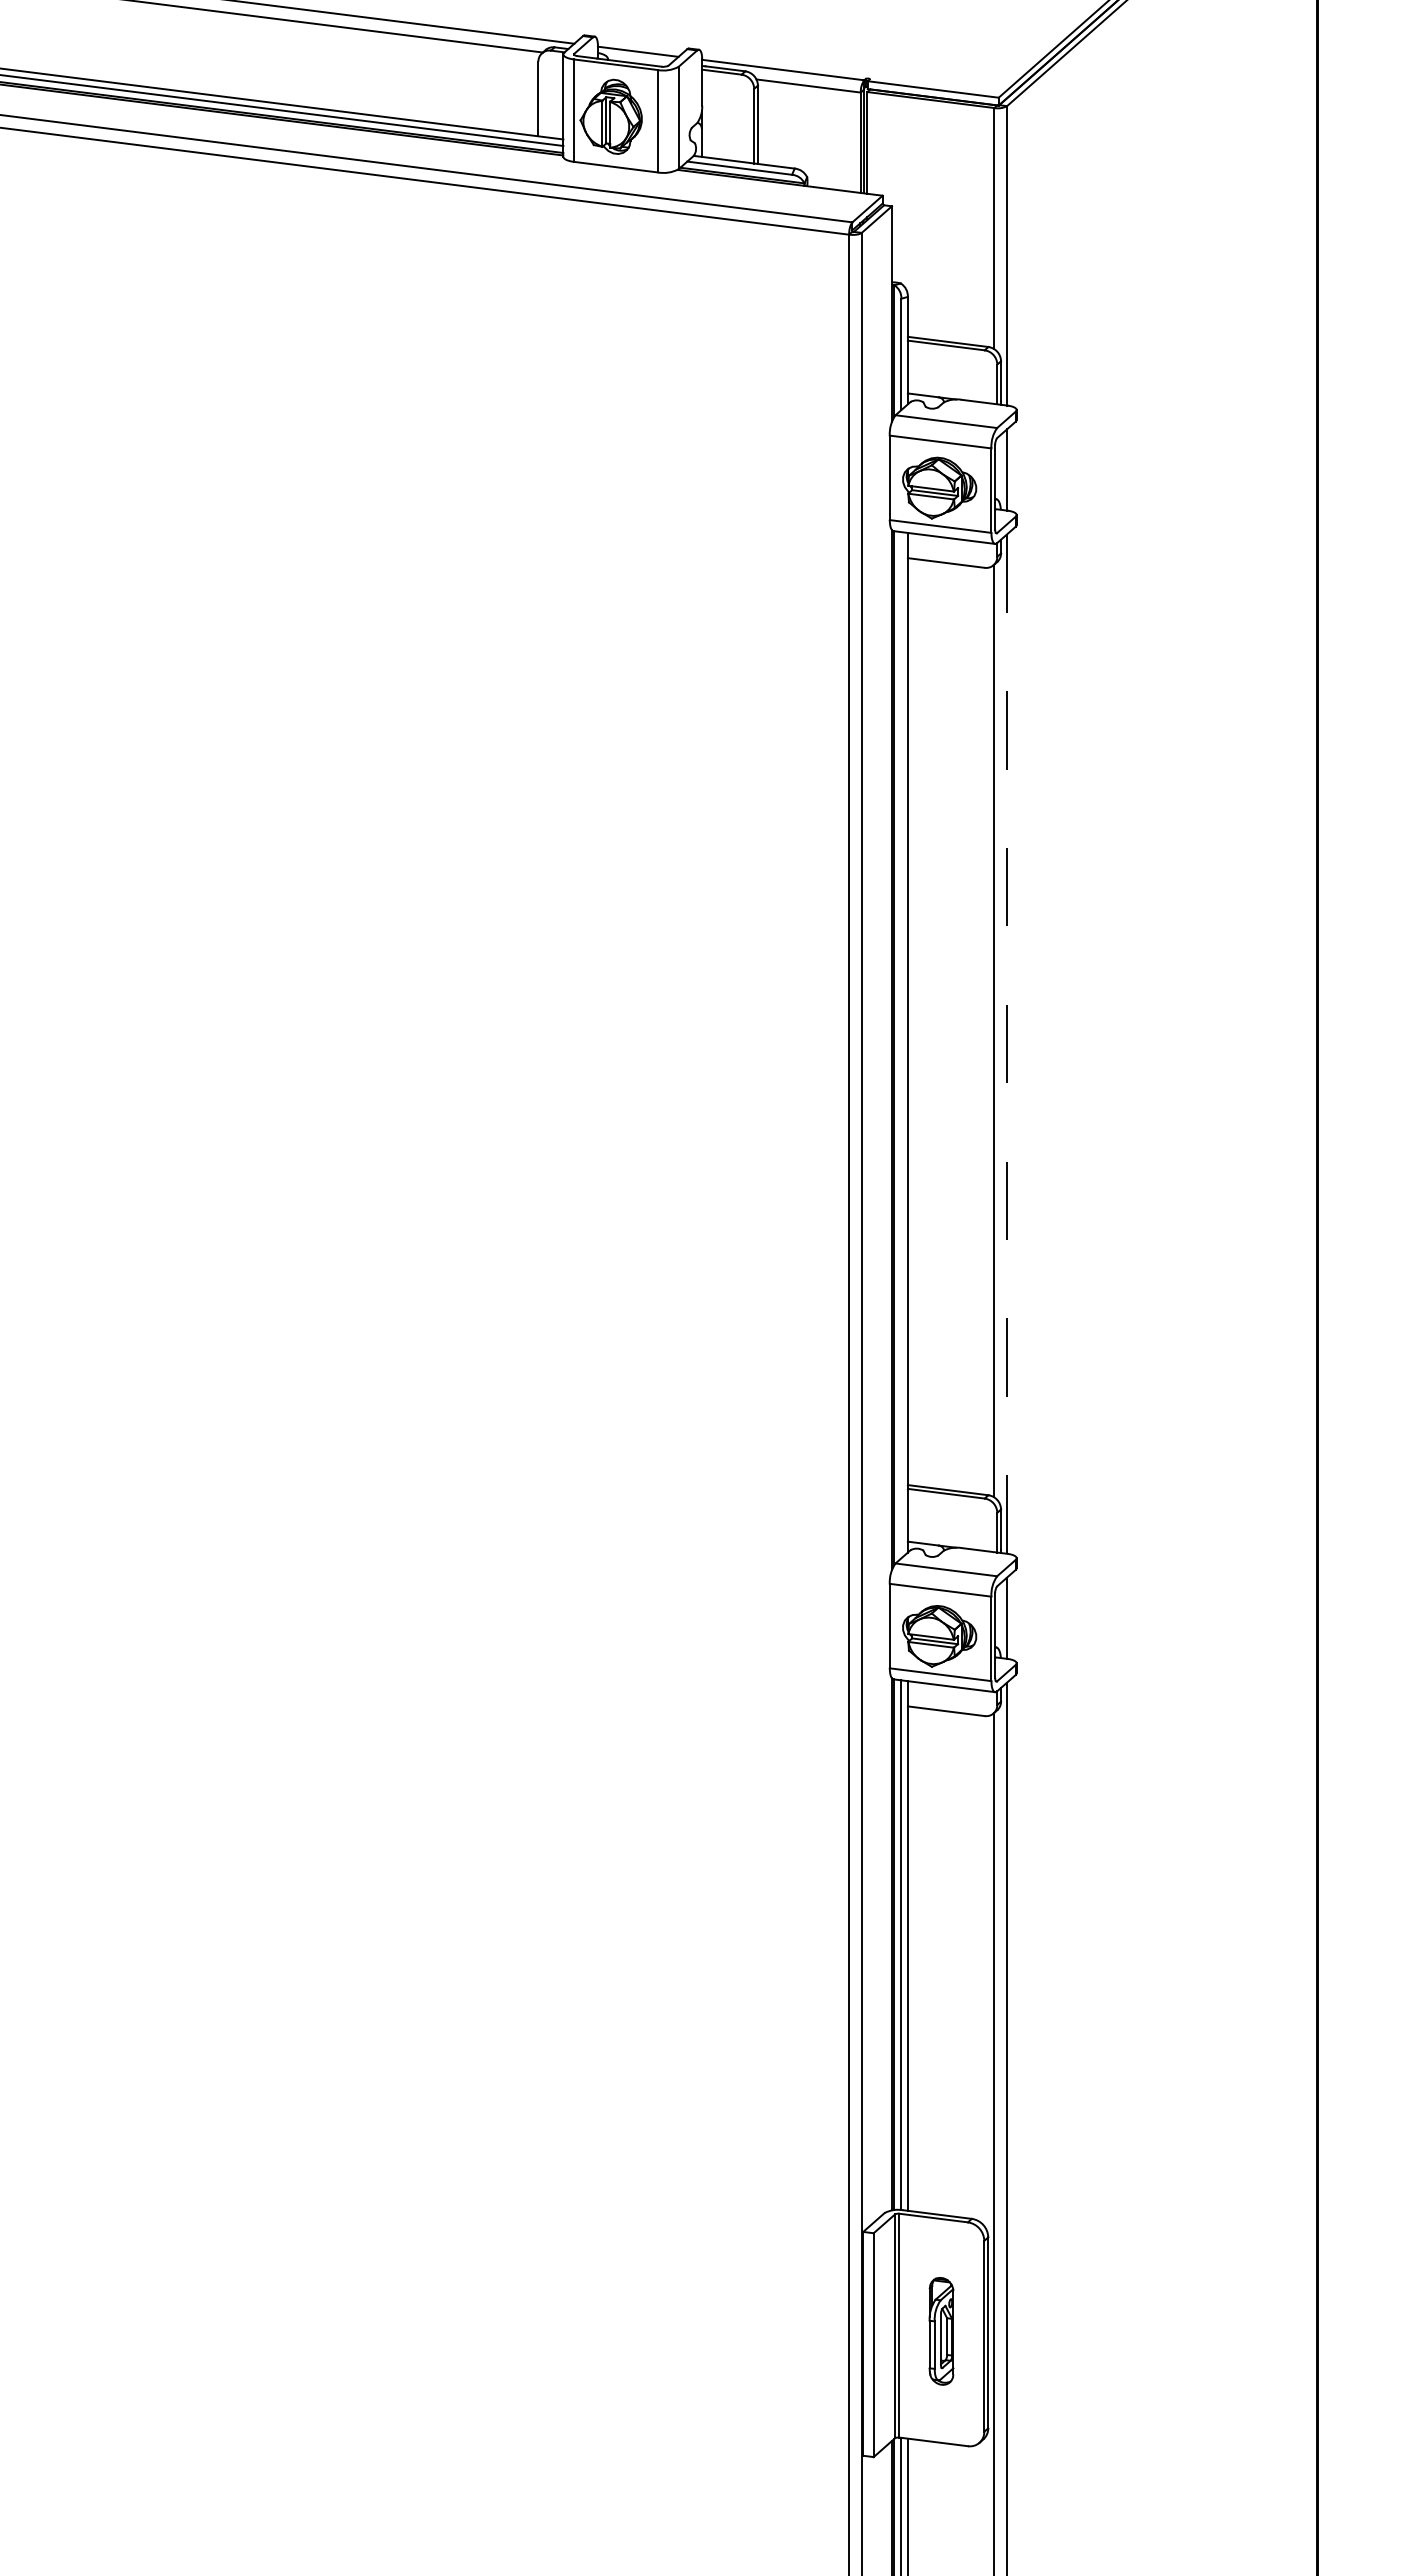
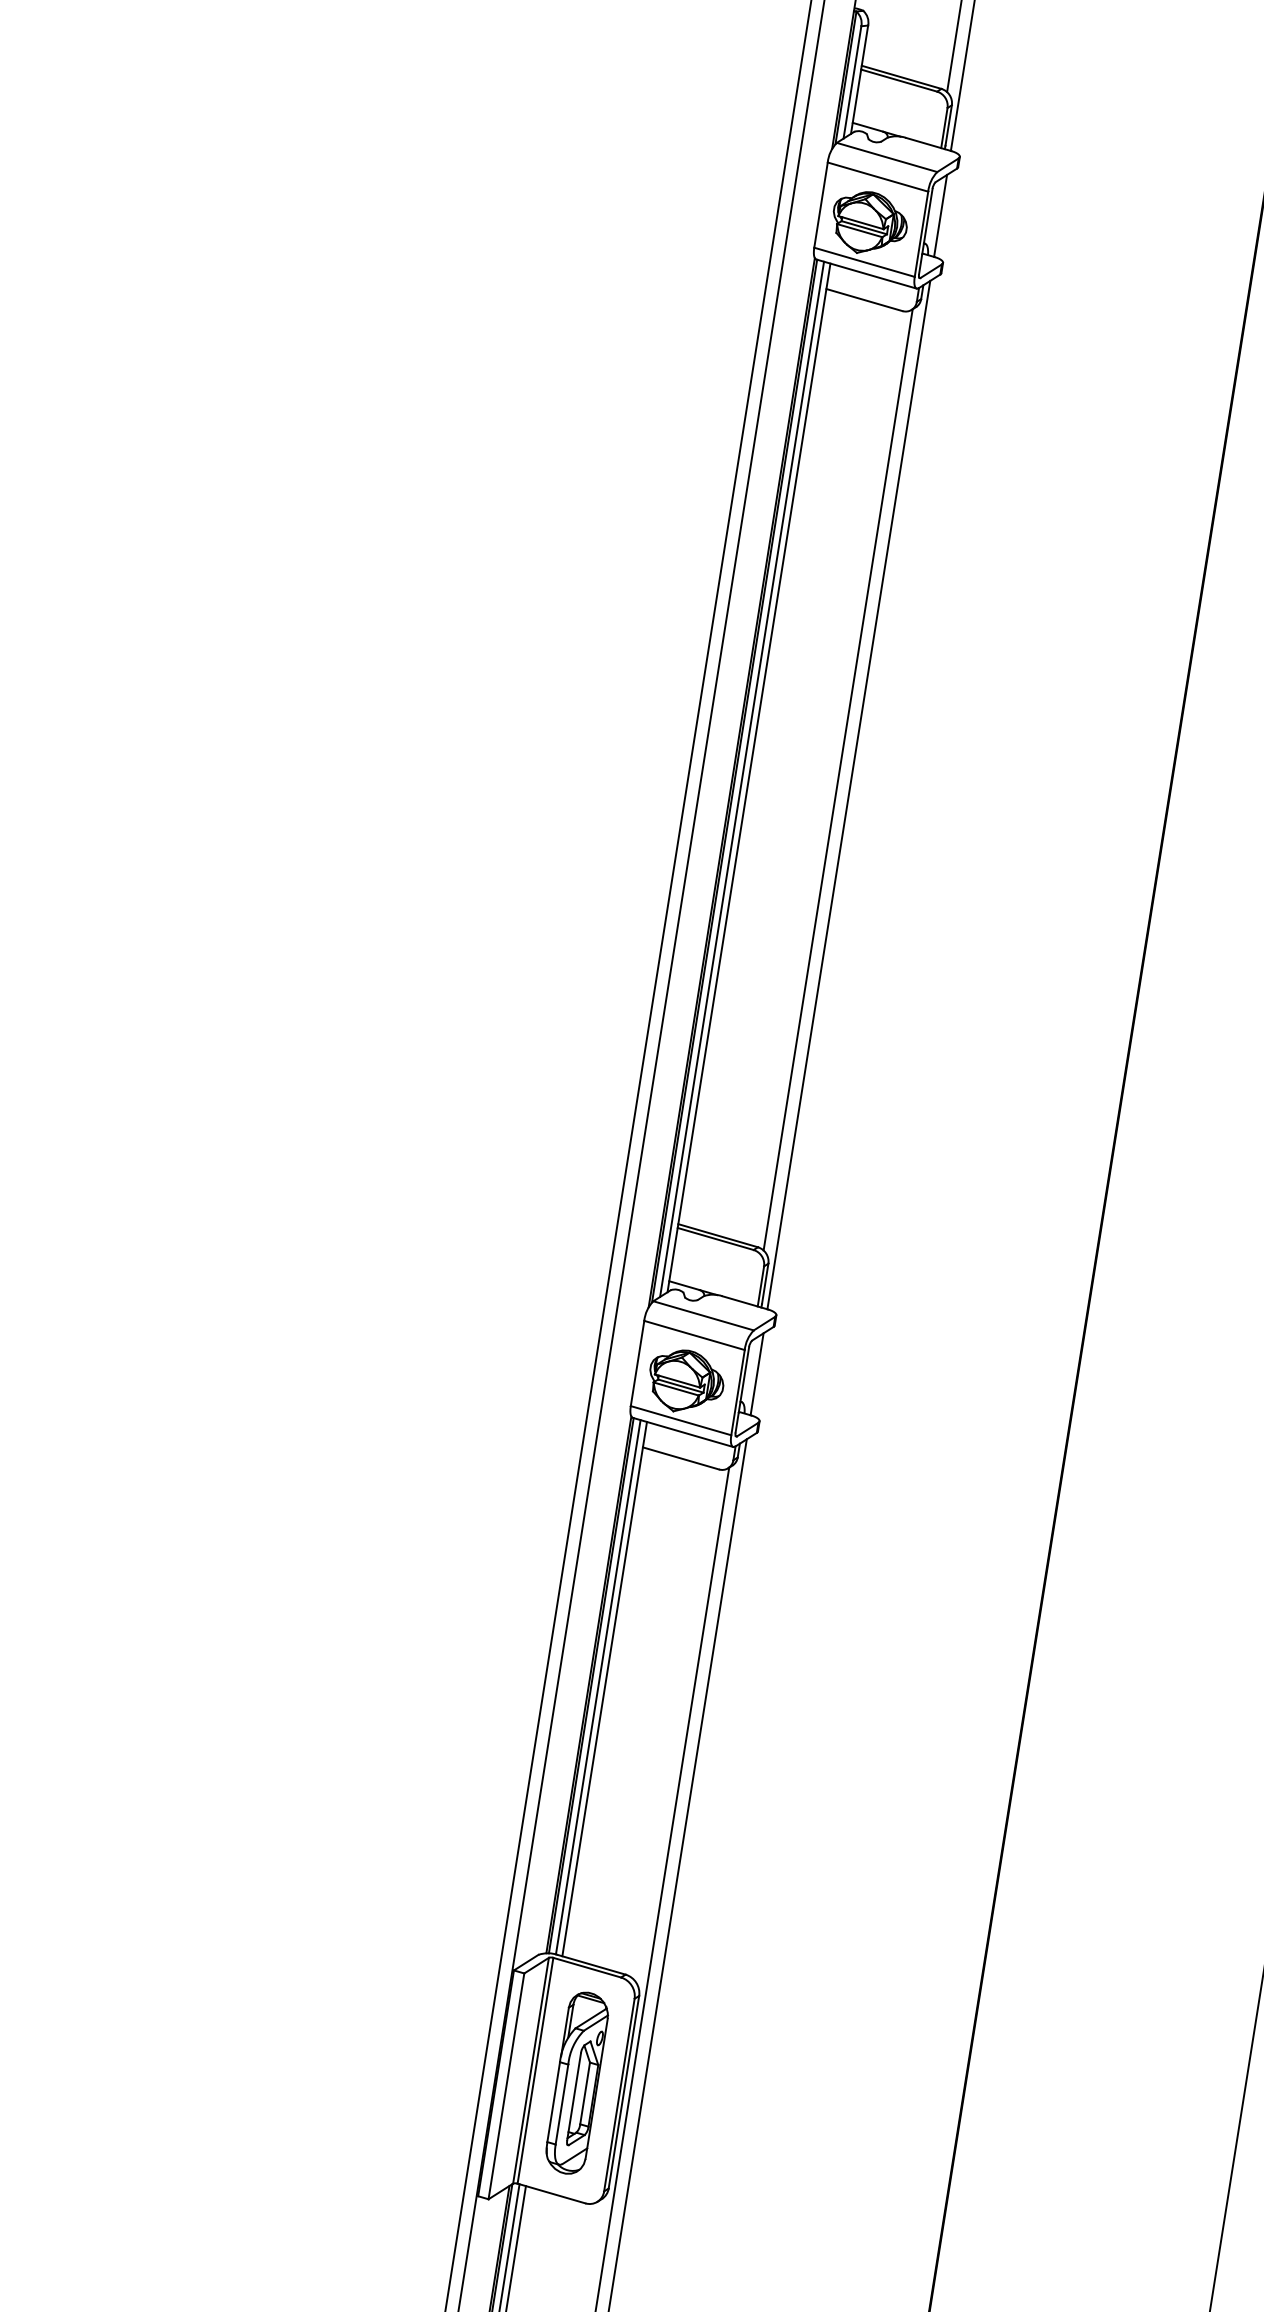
line: (1007, 1044) -> (849, 795), dashed -> solid
line: (901, 1045) -> (742, 779), added
part: (941, 2331) -> (576, 2083), size x1.67

